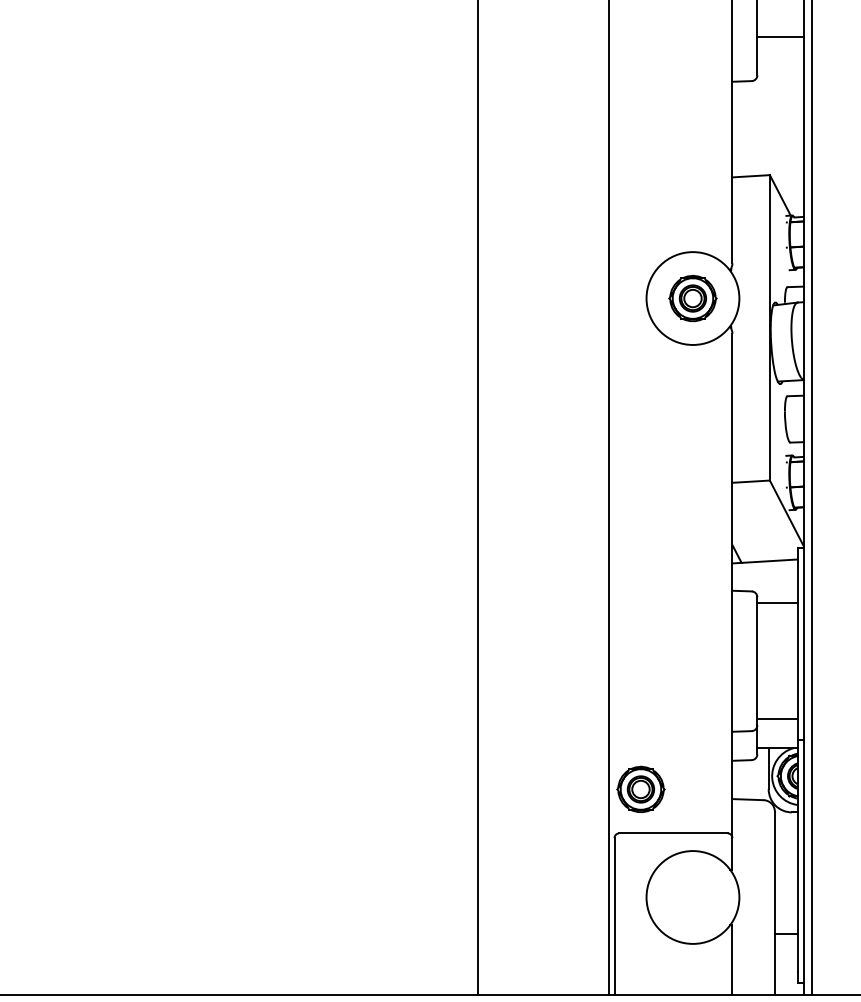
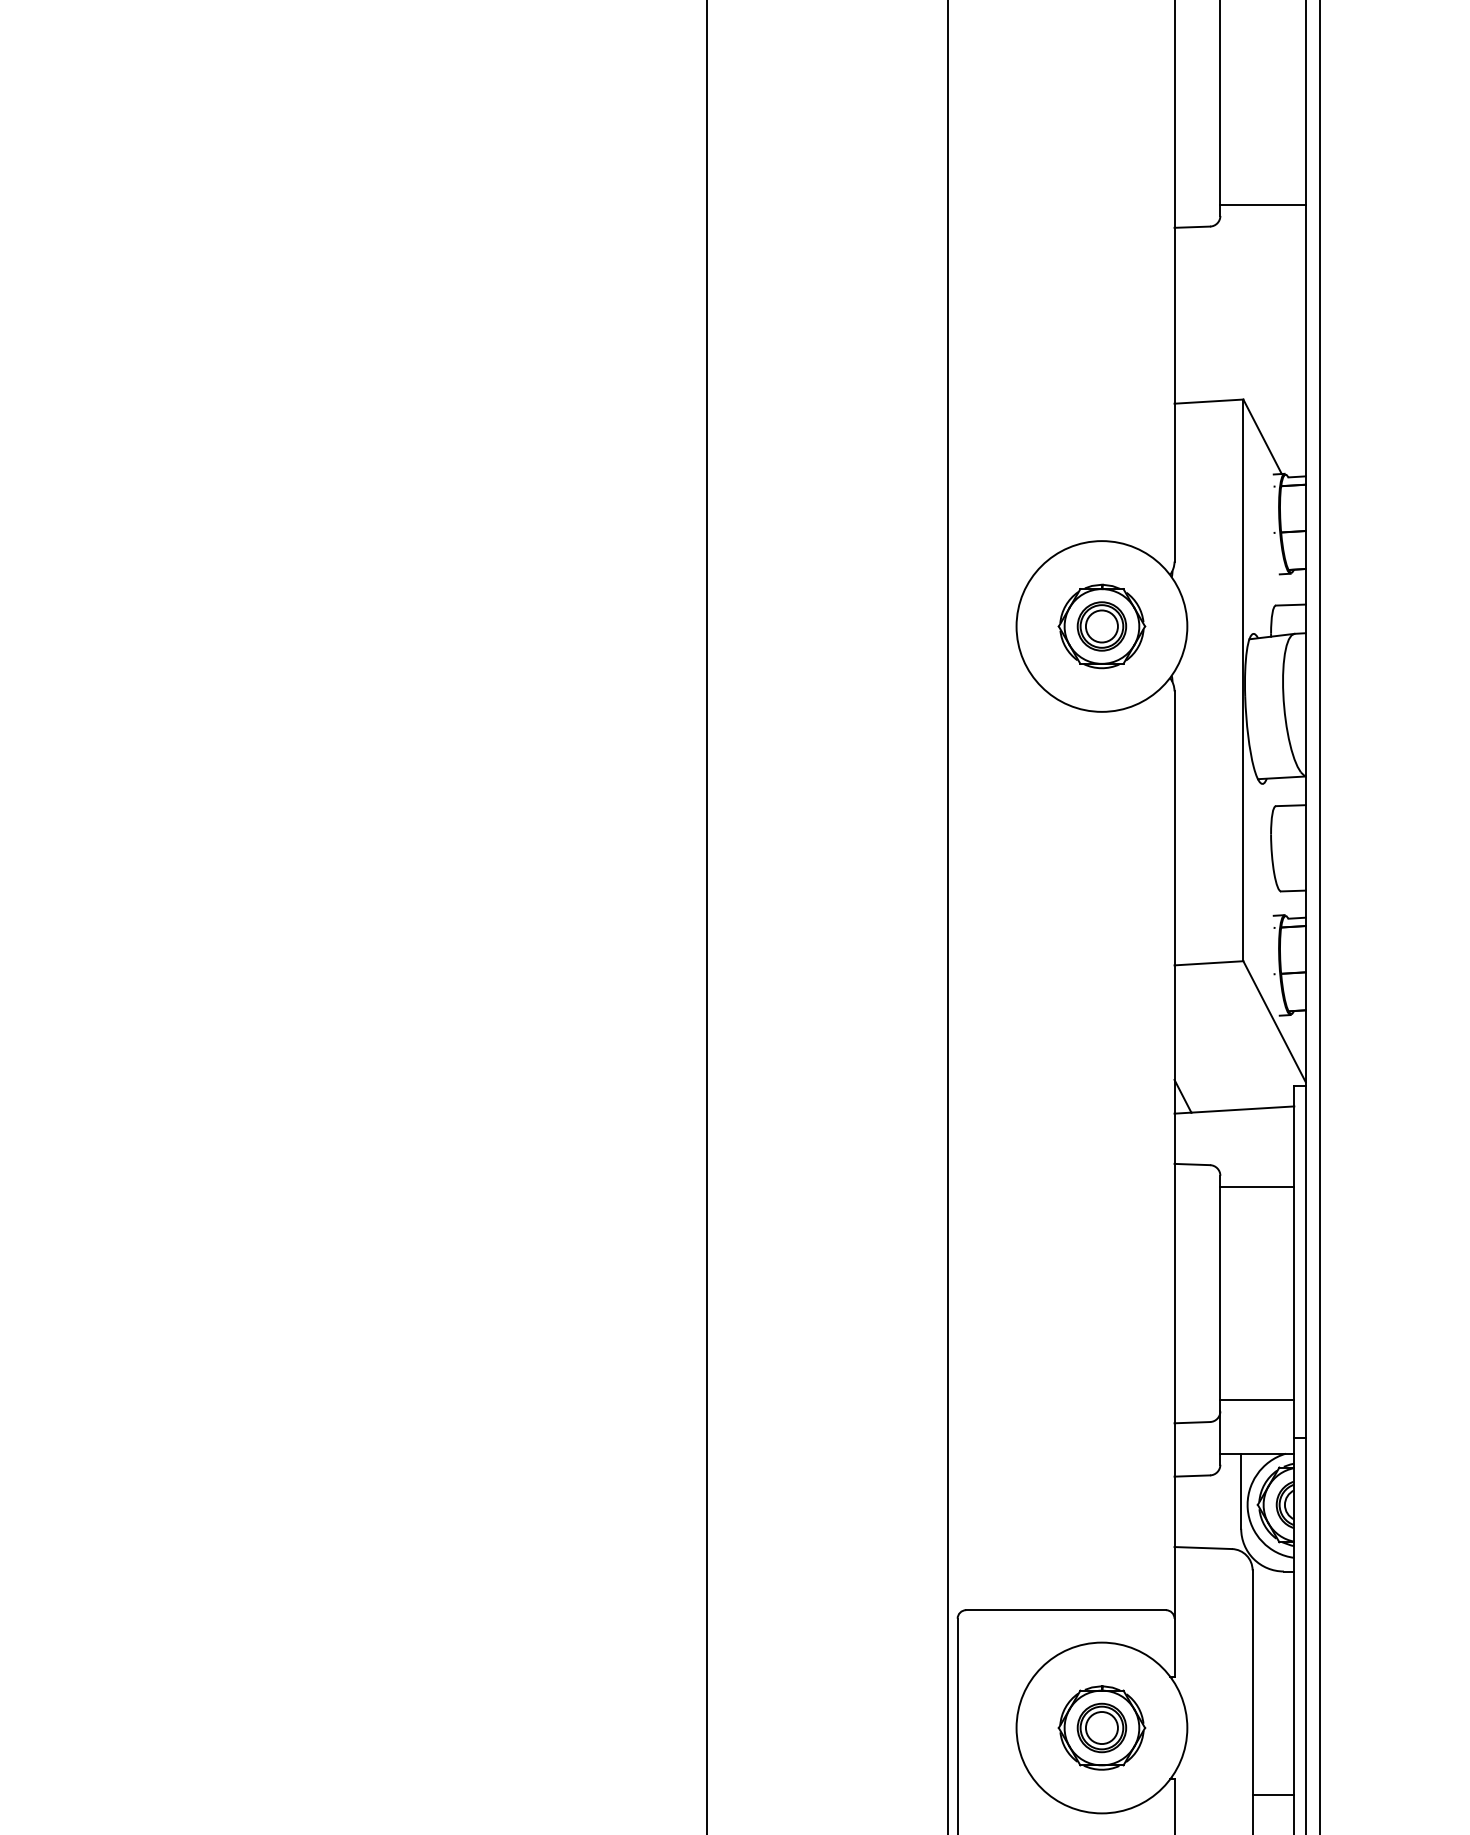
line: (780, 37) -> (1262, 205), moved
part: (640, 788) -> (1101, 1726), moved

